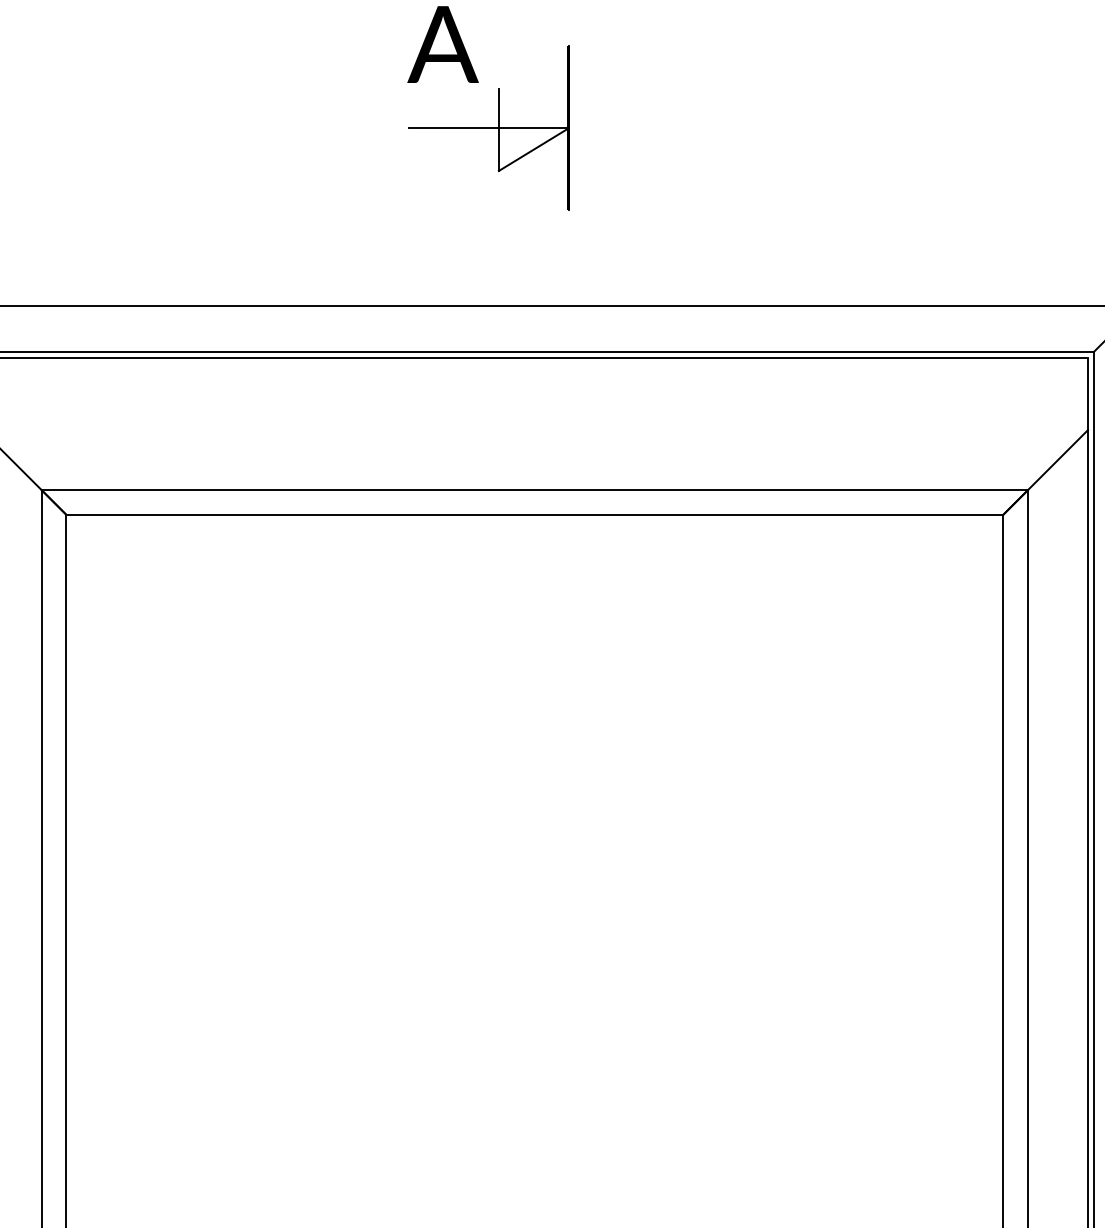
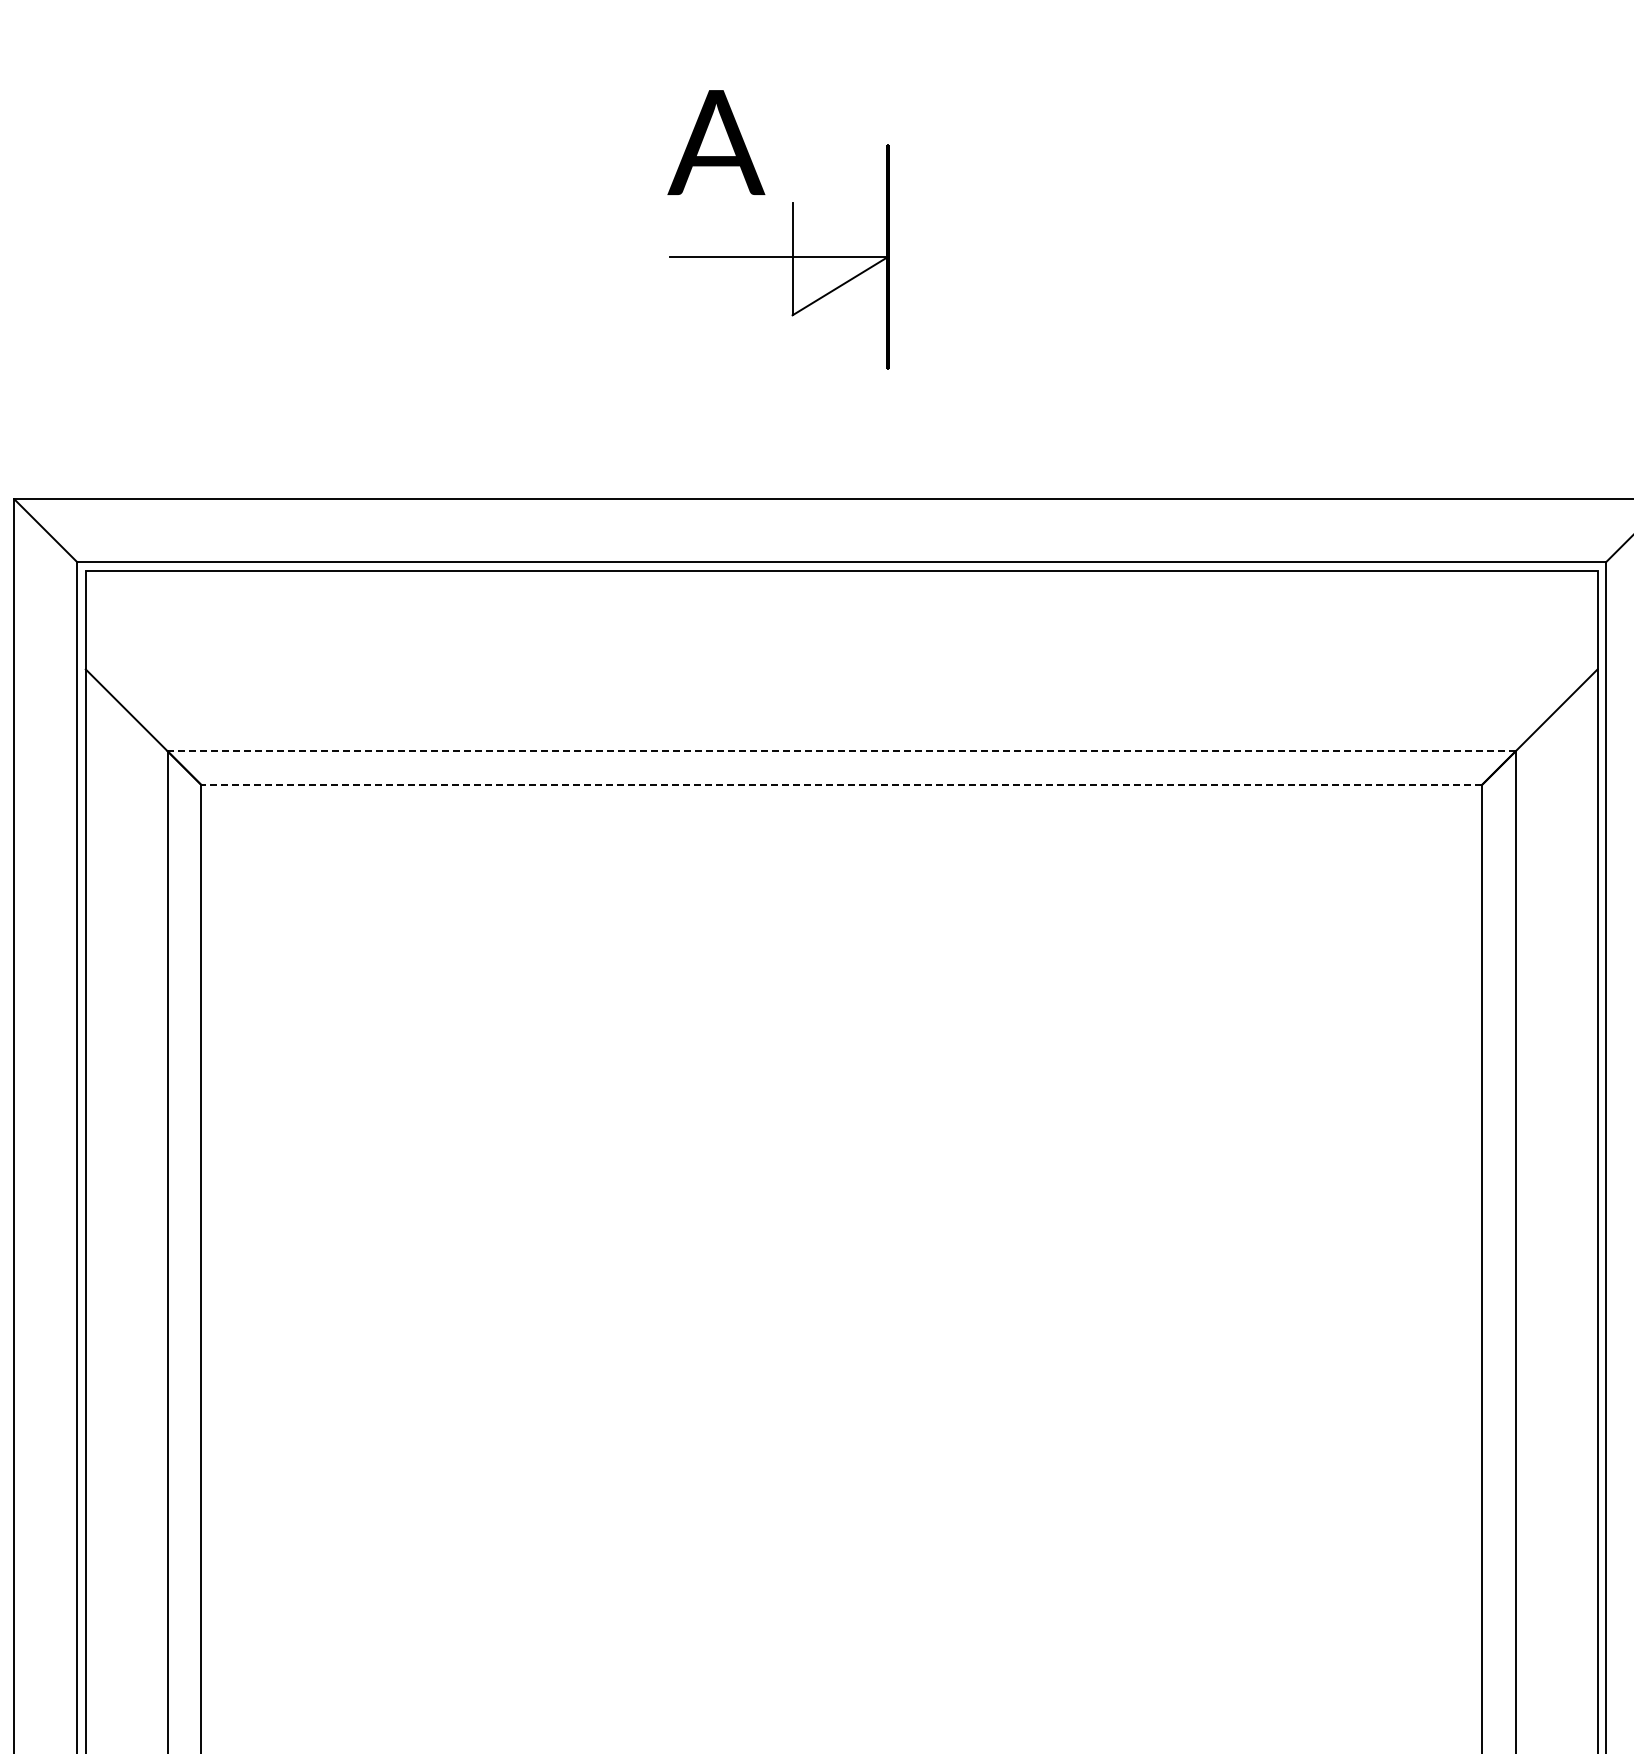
line: (534, 490) -> (841, 751), solid -> dashed
line: (534, 514) -> (841, 784), solid -> dashed

